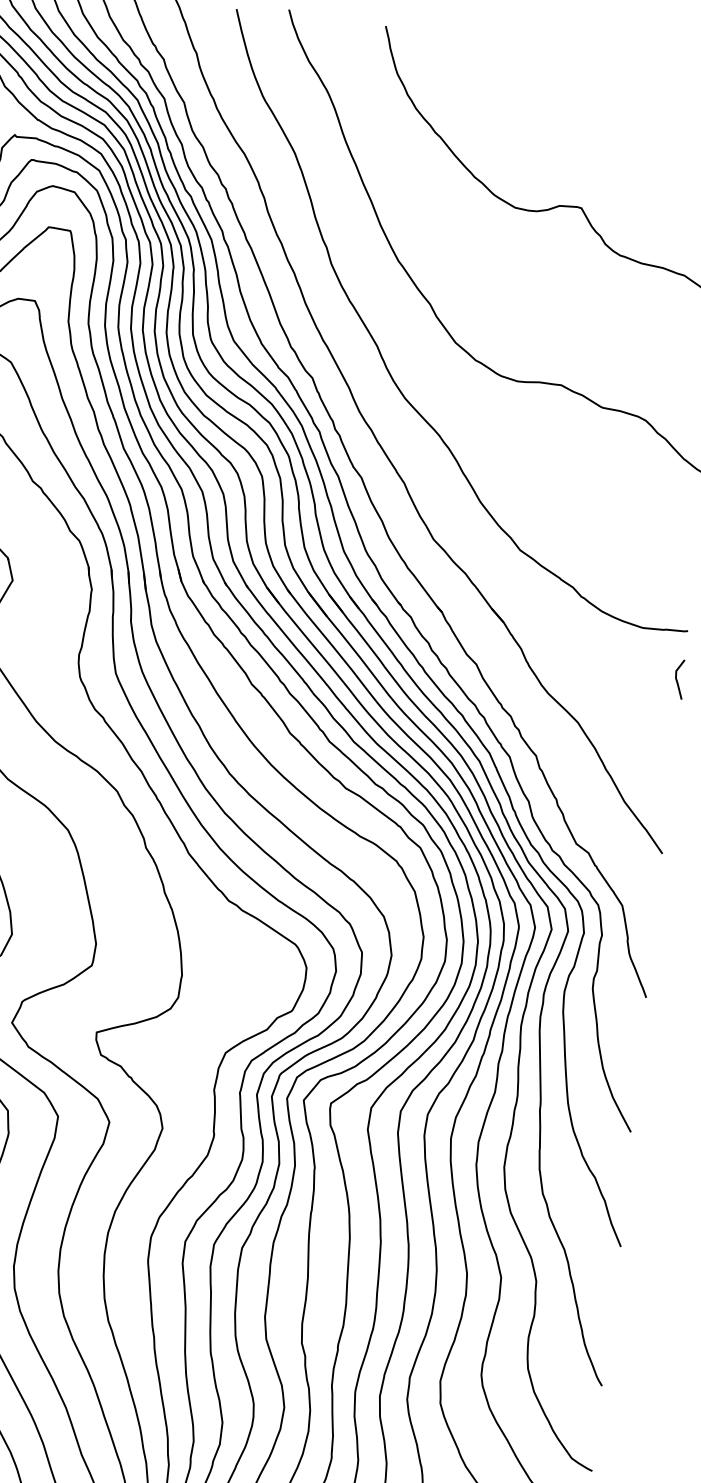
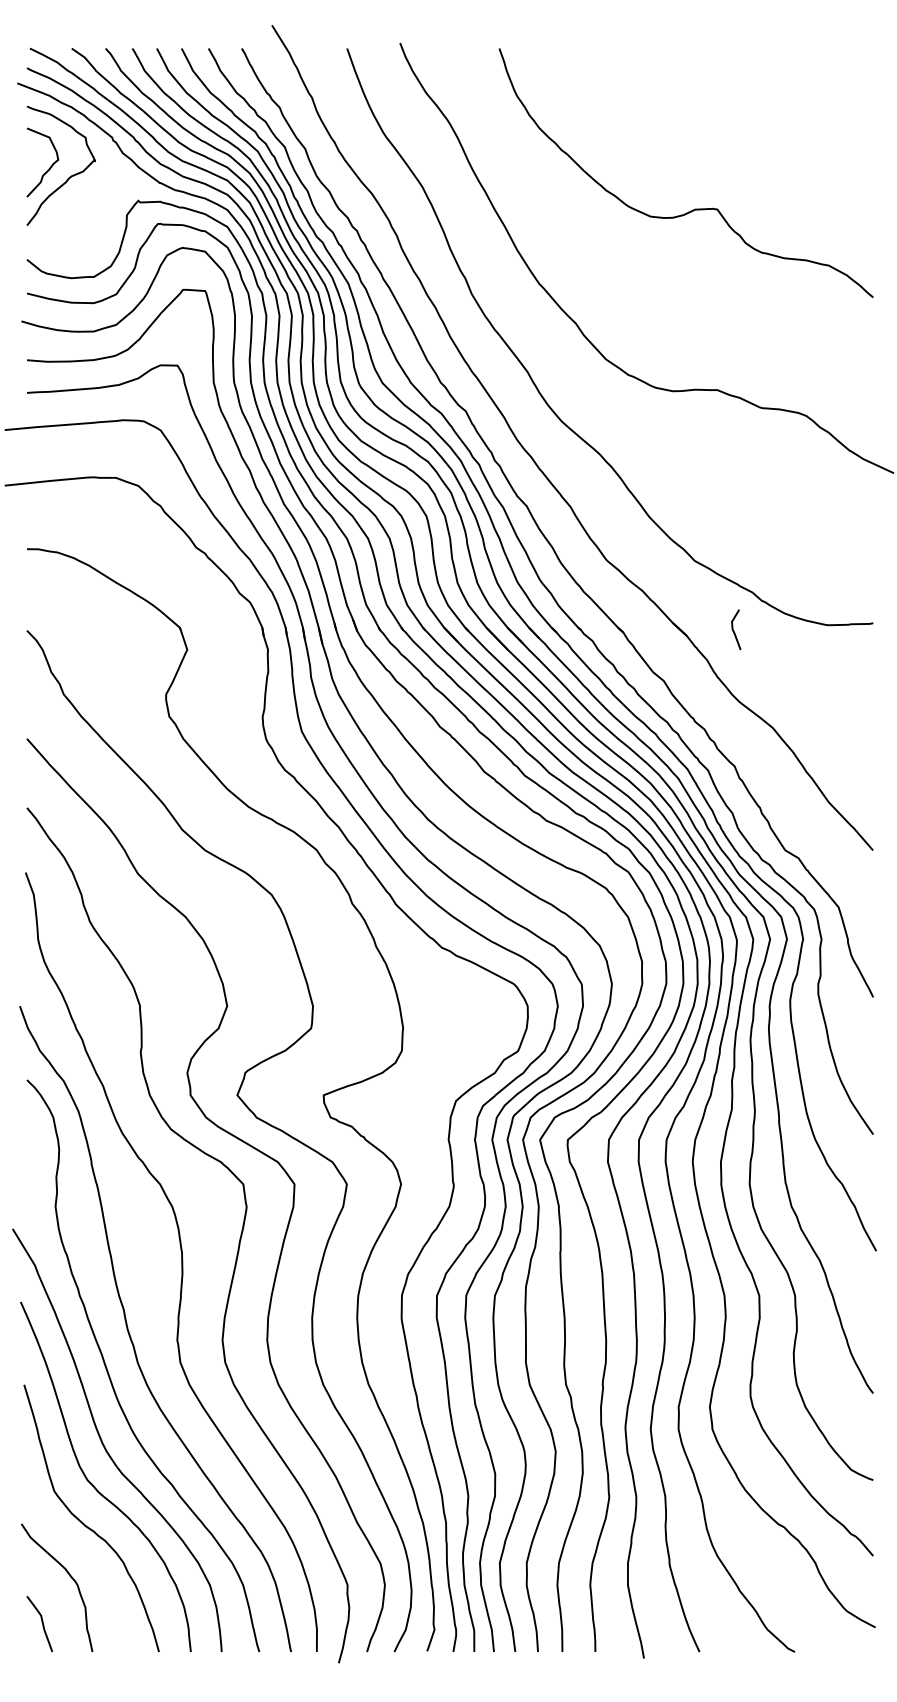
line: (677, 679) -> (734, 630), moved

